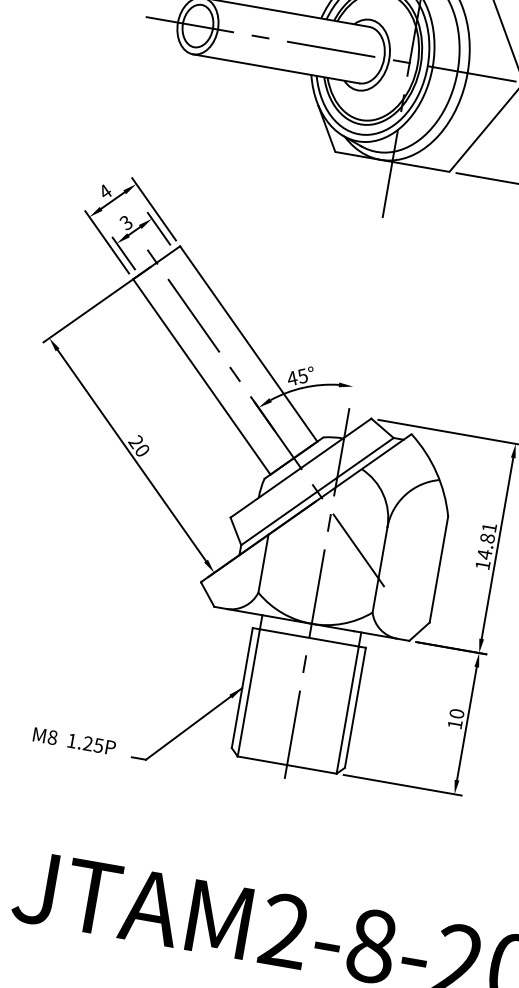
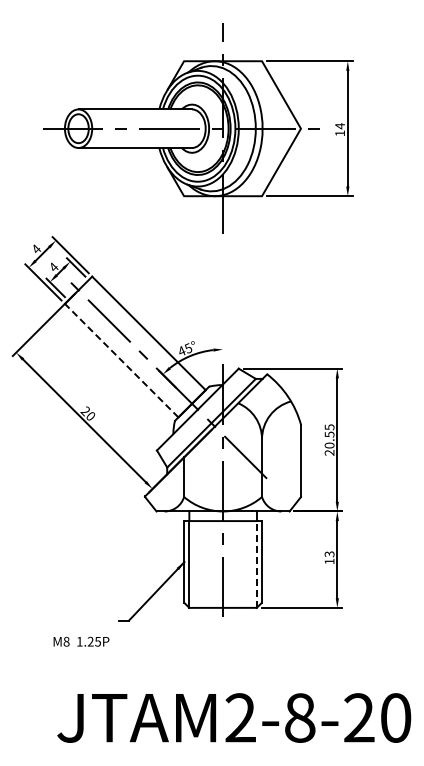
text: (125, 223) -> (53, 267), 3 -> 4
line: (201, 376) -> (121, 360), solid -> dashed
text: (486, 545) -> (329, 439), 14.81 -> 20.55
line: (347, 708) -> (256, 563), solid -> dashed
text: (456, 714) -> (329, 554), 10 -> 13
text: (74, 741) -> (81, 641), moved

